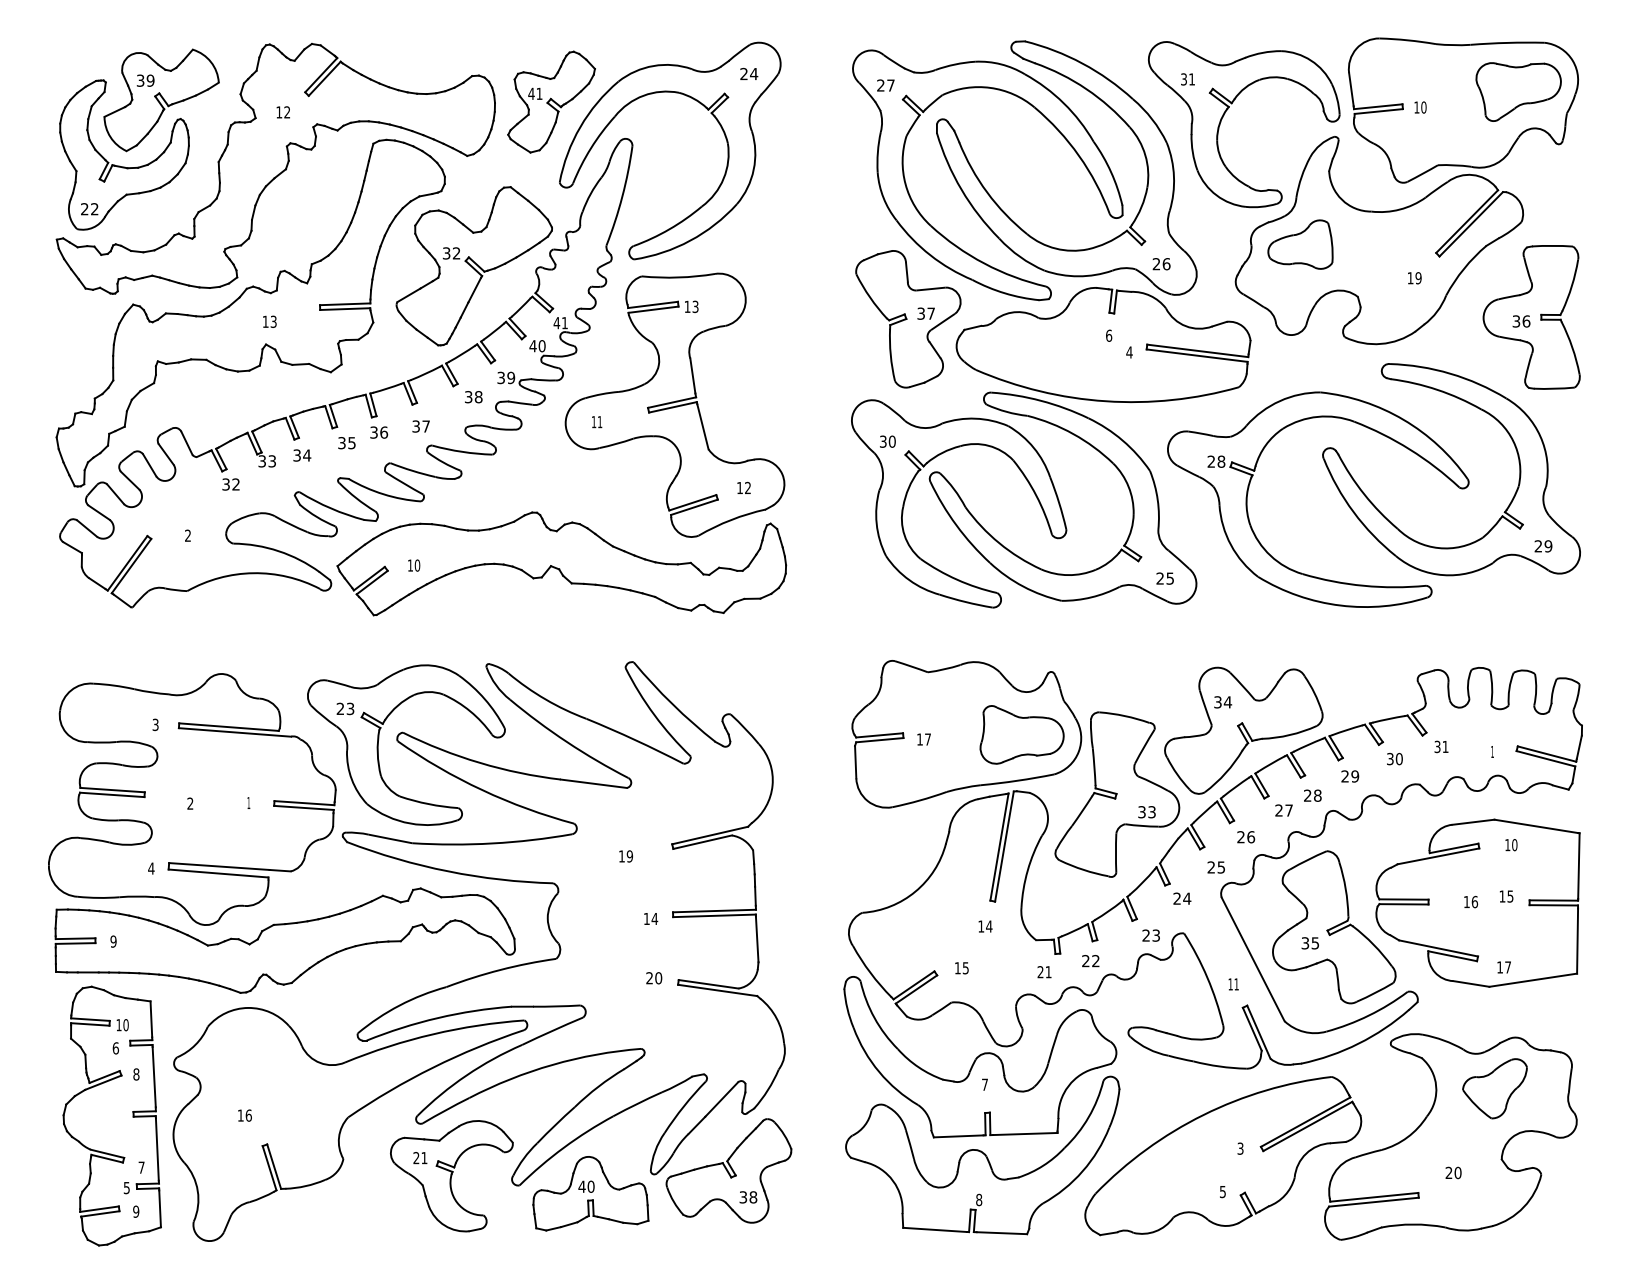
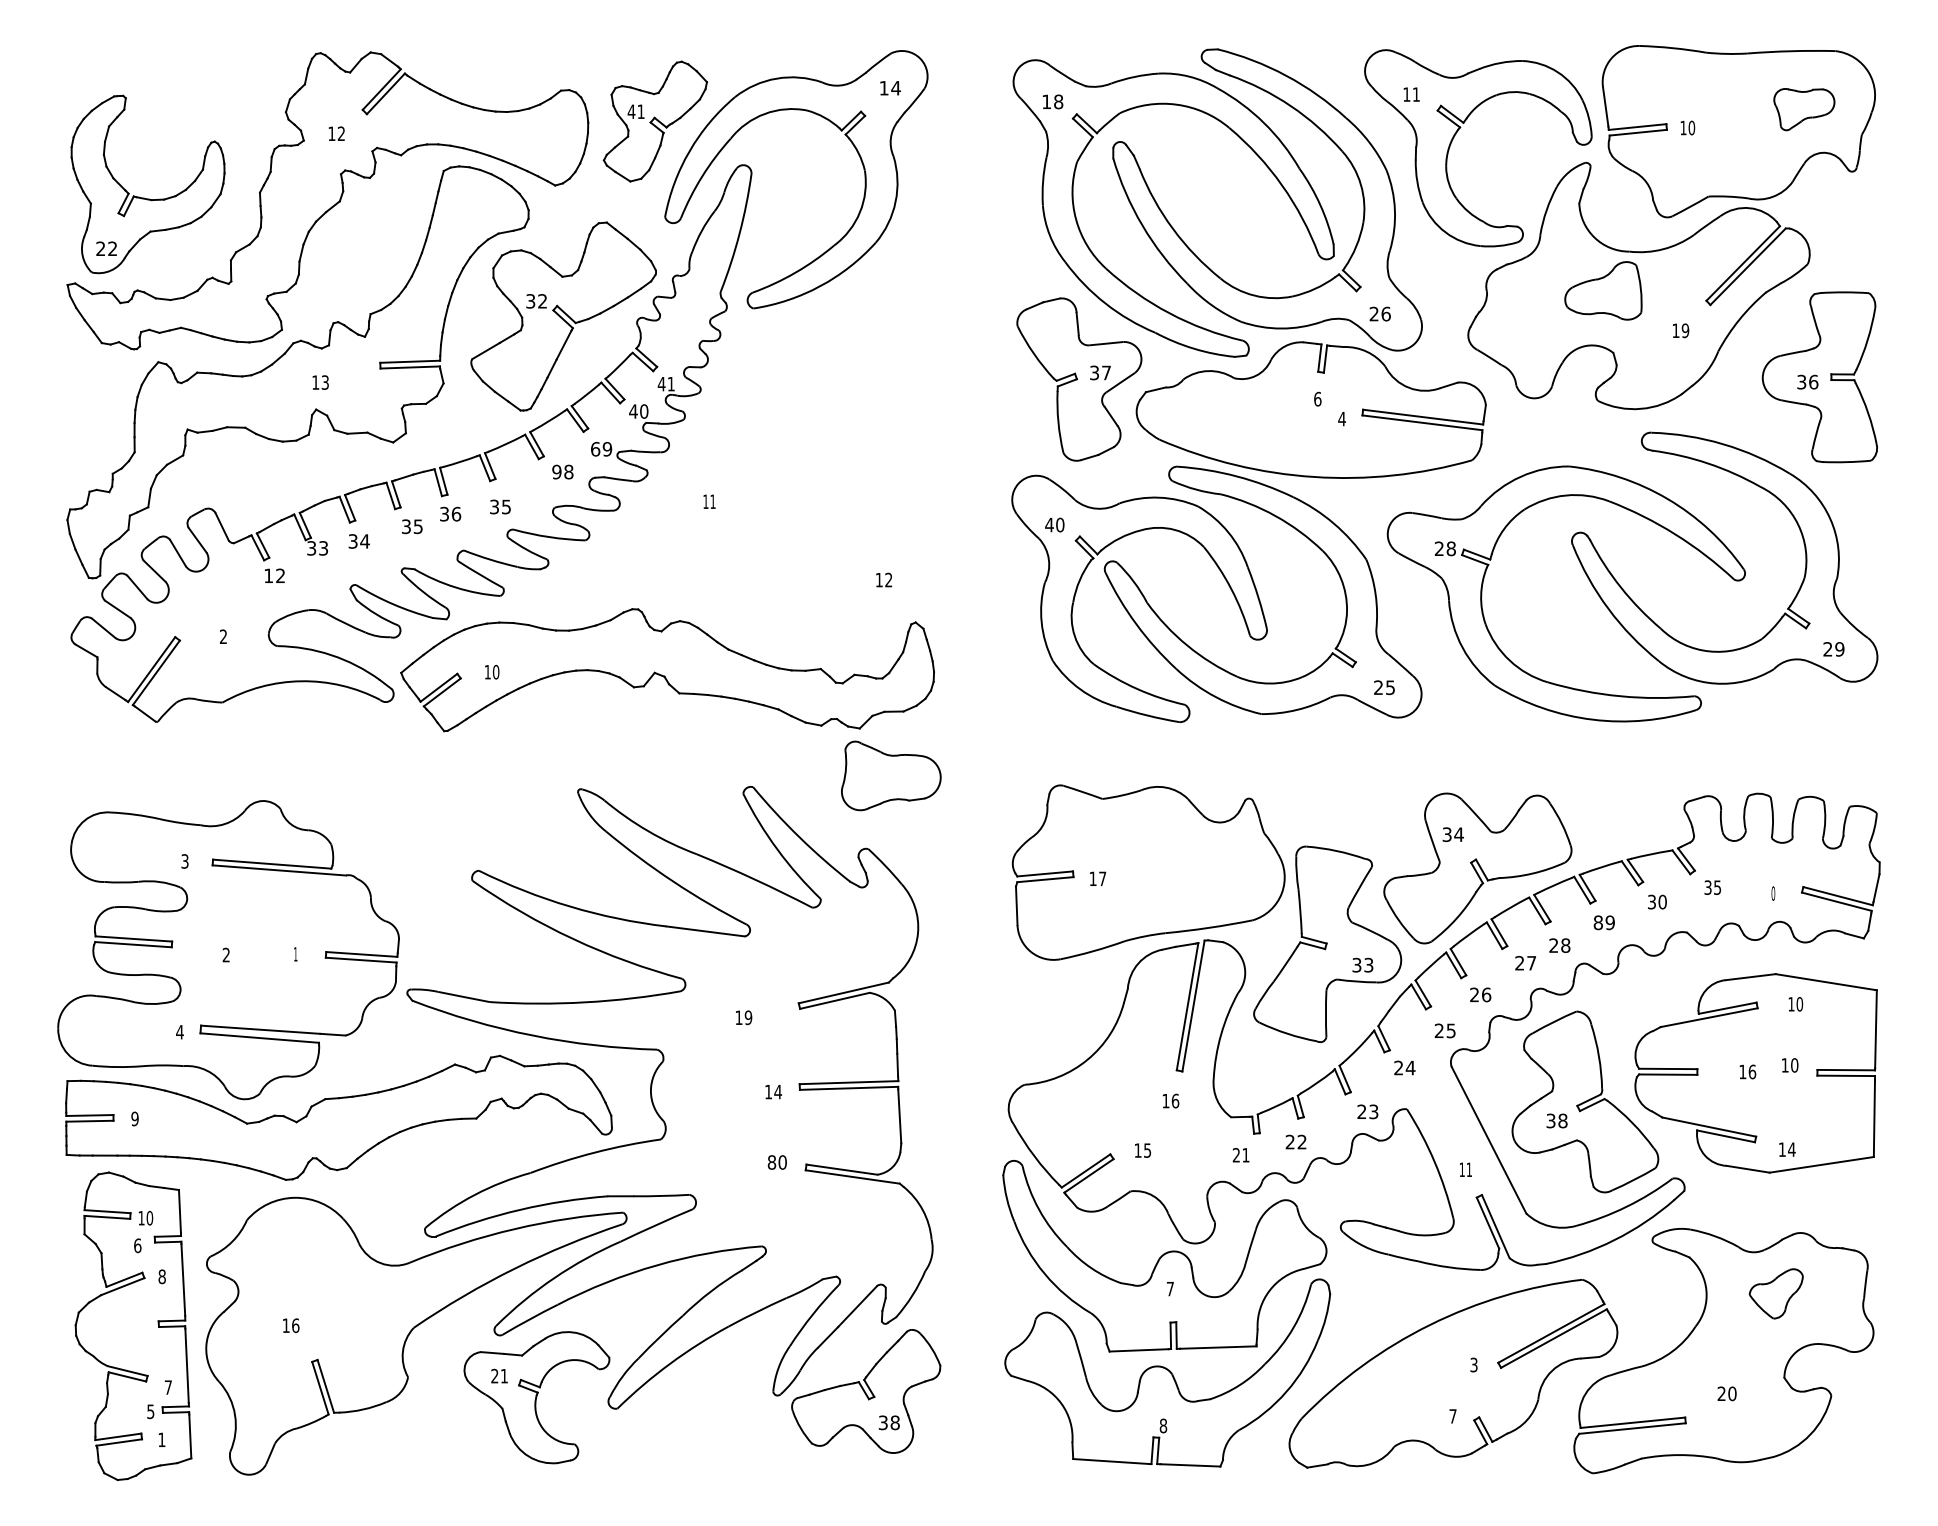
text: (743, 73) -> (883, 87), 24 -> 14
text: (1183, 79) -> (1406, 94), 31 -> 11
text: (885, 85) -> (1052, 101), 27 -> 18
part: (1518, 91) -> (1804, 108), size x0.6
part: (161, 100) -> (191, 119), removed
part: (1300, 244) -> (1603, 290), moved
text: (501, 377) -> (595, 448), 39 -> 69
text: (468, 397) -> (556, 472), 38 -> 98
part: (674, 404) -> (801, 480), removed
text: (425, 426) -> (505, 506), 37 -> 35
text: (882, 441) -> (1048, 524), 30 -> 40
text: (225, 484) -> (268, 575), 32 -> 12
part: (1021, 734) -> (890, 775), moved
part: (379, 739) -> (450, 878), removed
text: (1445, 747) -> (1717, 888), 31 -> 35
text: (1492, 751) -> (1773, 893), 1 -> 0
text: (1345, 776) -> (1598, 922), 29 -> 89
text: (1510, 896) -> (1794, 1065), 15 -> 10
text: (989, 926) -> (1175, 1101), 14 -> 16
text: (1315, 943) -> (1563, 1121), 35 -> 38
text: (1507, 967) -> (1791, 1149), 17 -> 14
text: (649, 978) -> (771, 1162), 20 -> 80
part: (1494, 1088) -> (1775, 1293), size x0.7
text: (1222, 1192) -> (1452, 1417), 5 -> 7
part: (590, 1193) -> (701, 1418), removed
text: (136, 1211) -> (162, 1439), 9 -> 1

